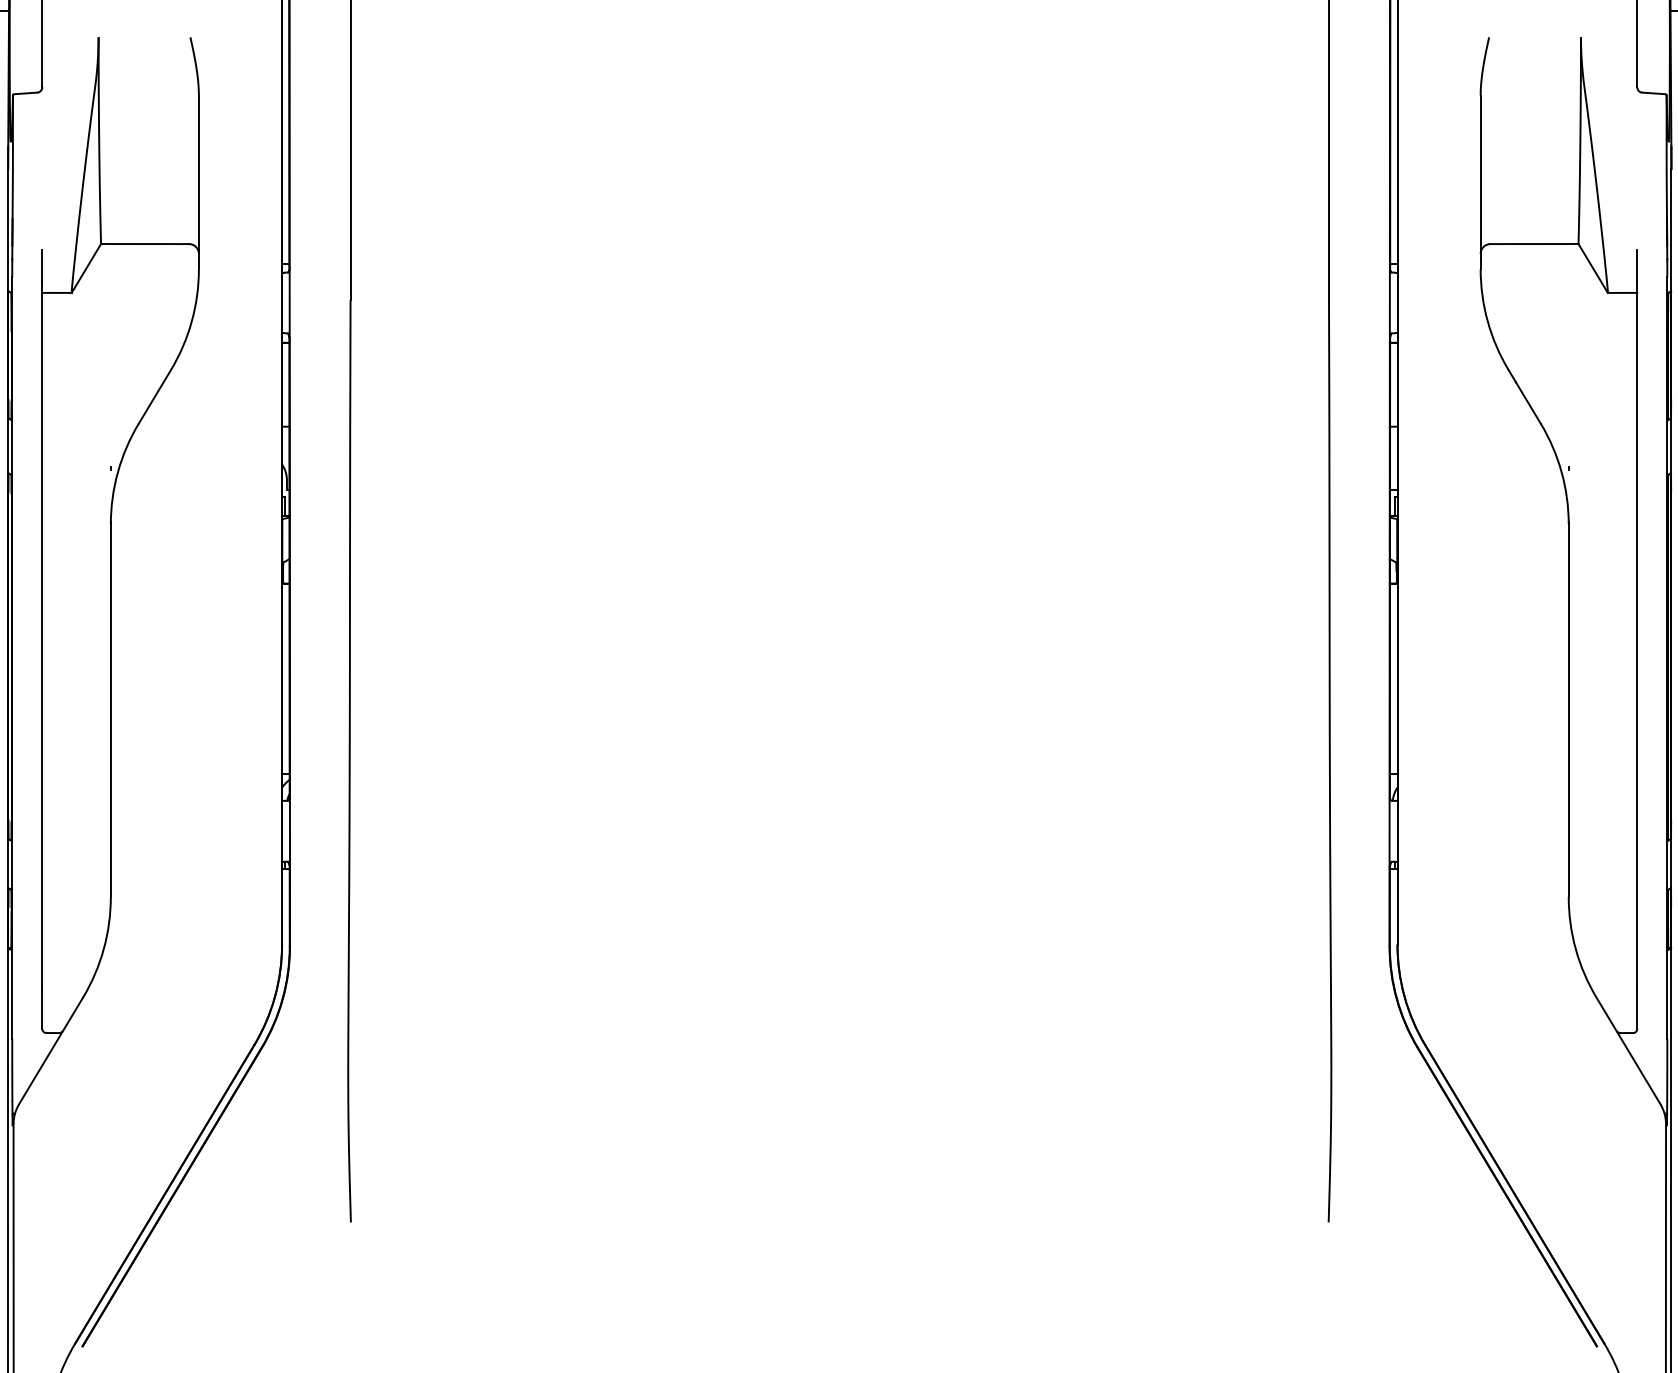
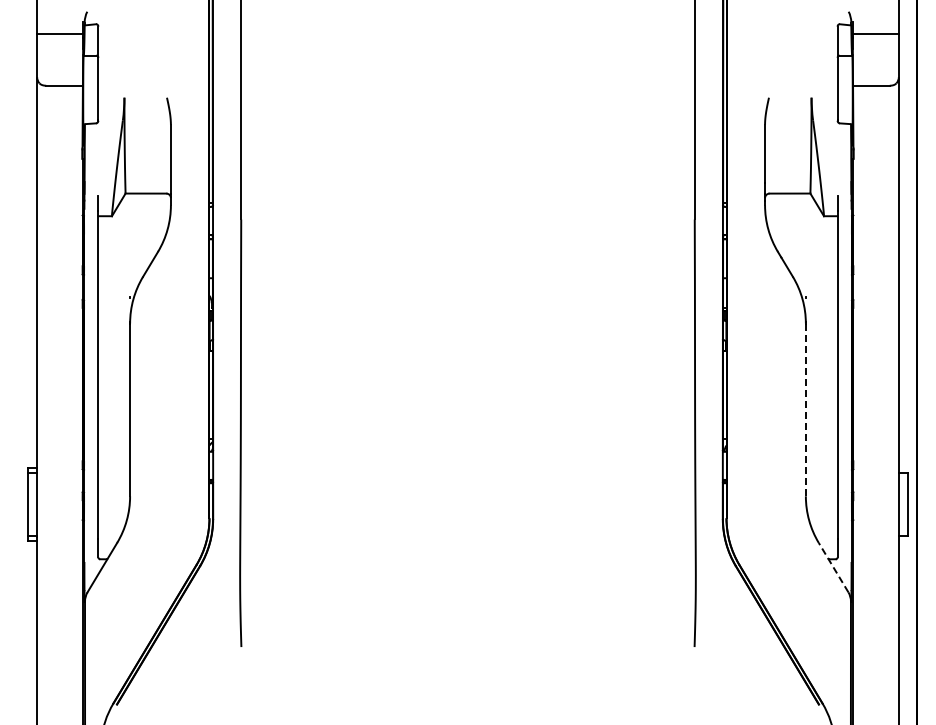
line: (1567, 712) -> (805, 410), solid -> dashed
line: (1628, 1050) -> (833, 567), solid -> dashed

